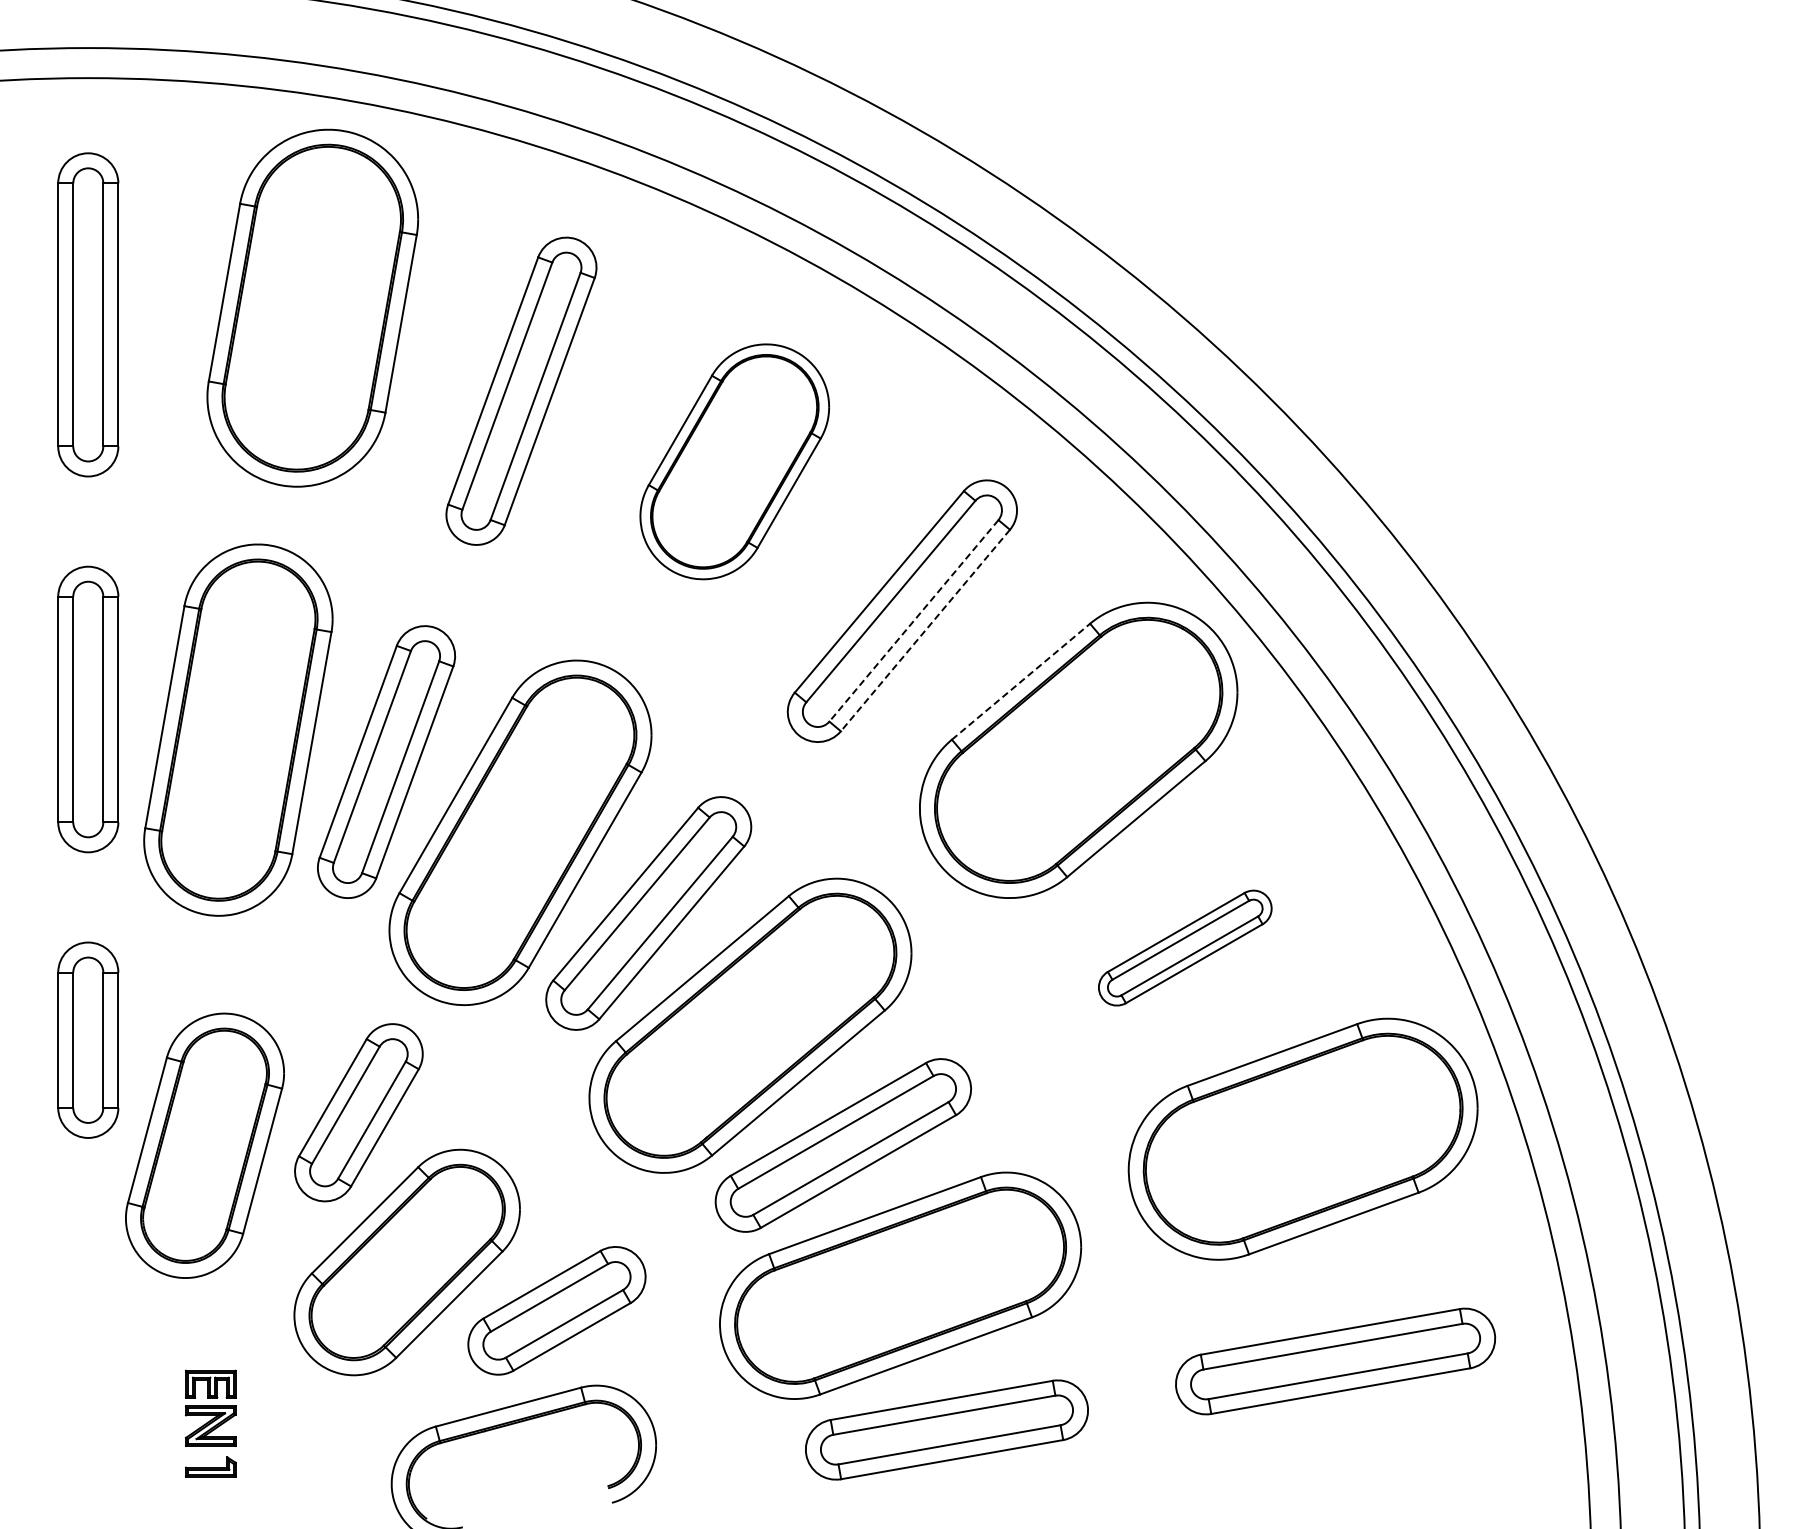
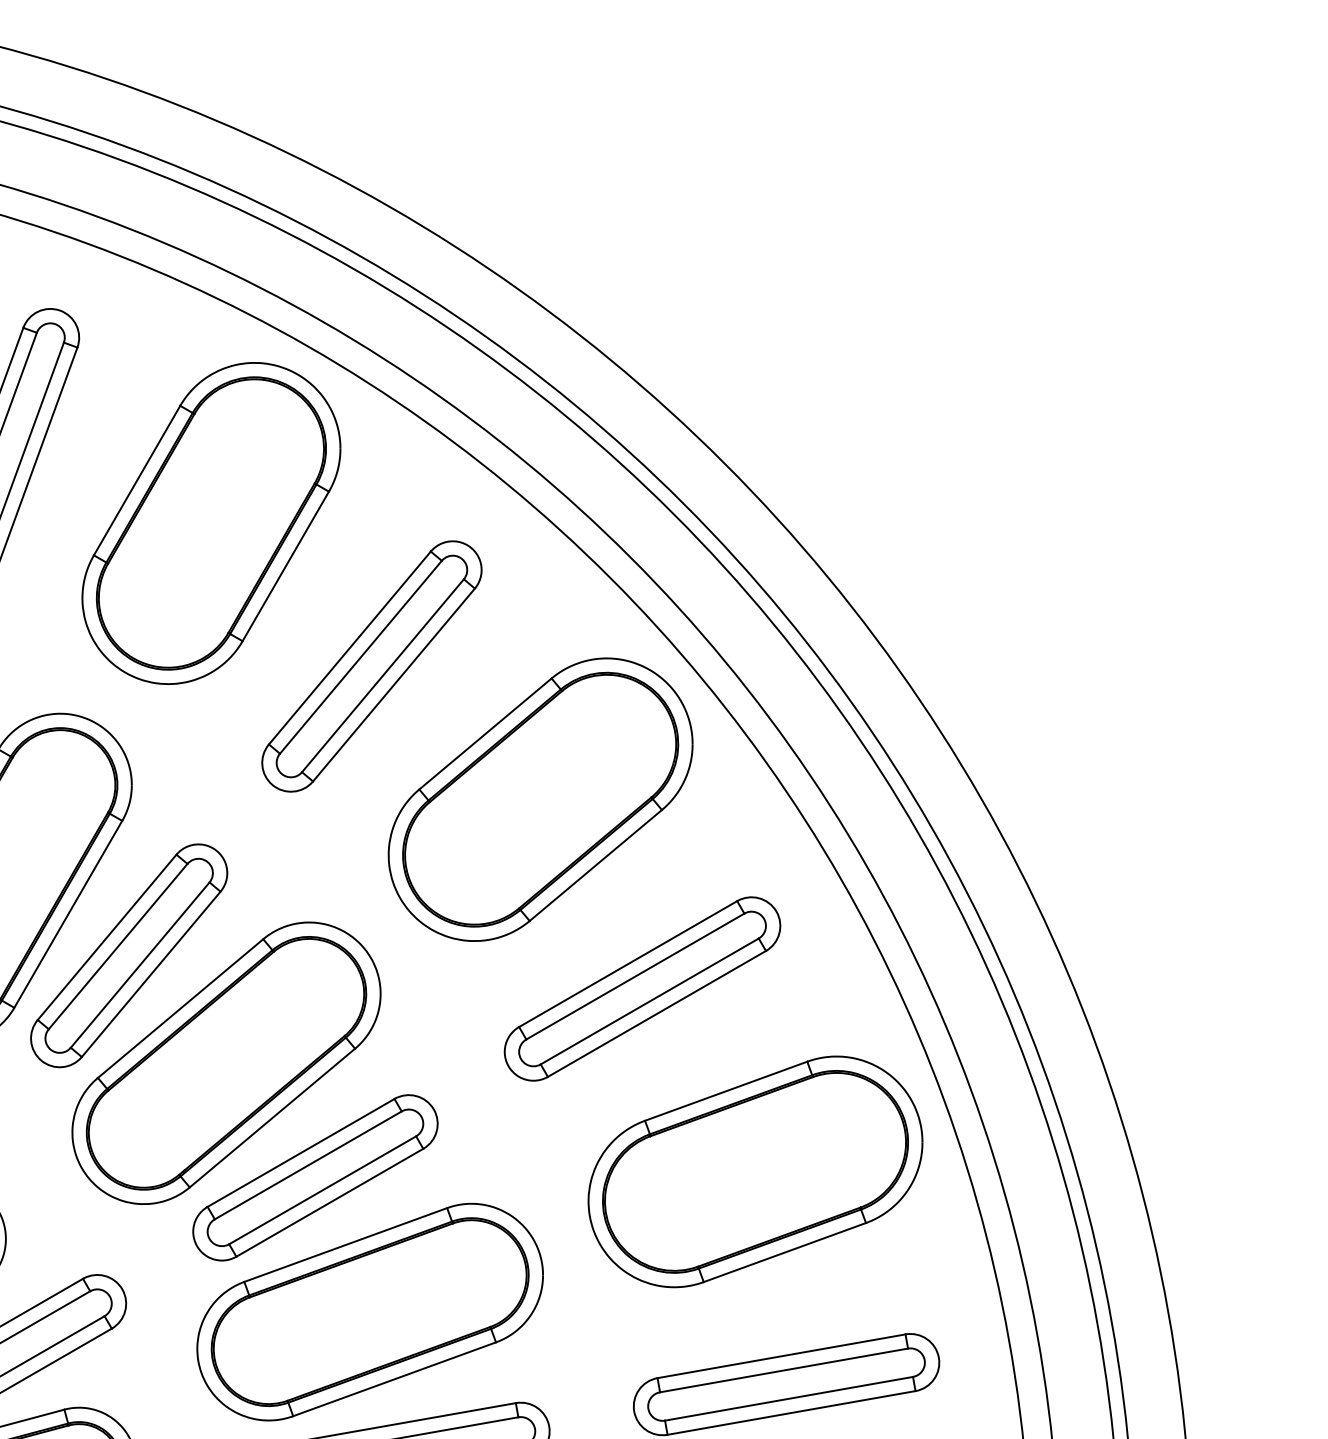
part: (734, 461) -> (211, 523), size x1.43
line: (913, 620) -> (382, 675), dashed -> solid
line: (925, 630) -> (394, 684), dashed -> solid
line: (1021, 681) -> (485, 733), dashed -> solid
part: (1185, 947) -> (642, 988), size x1.67

